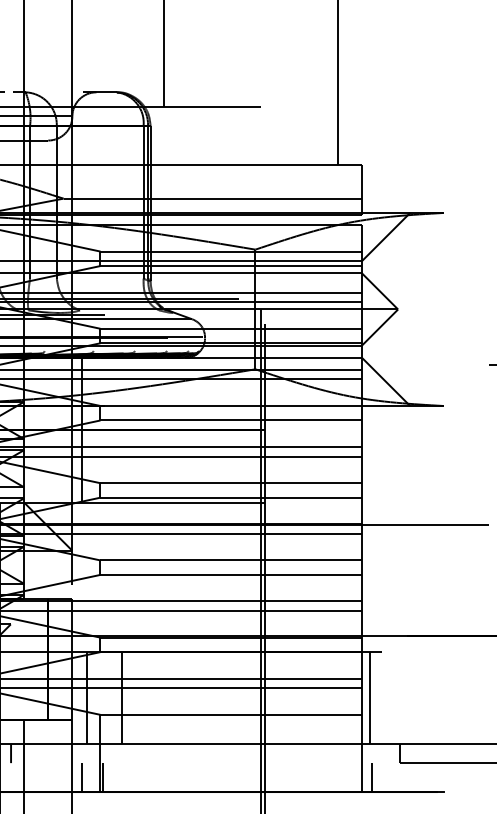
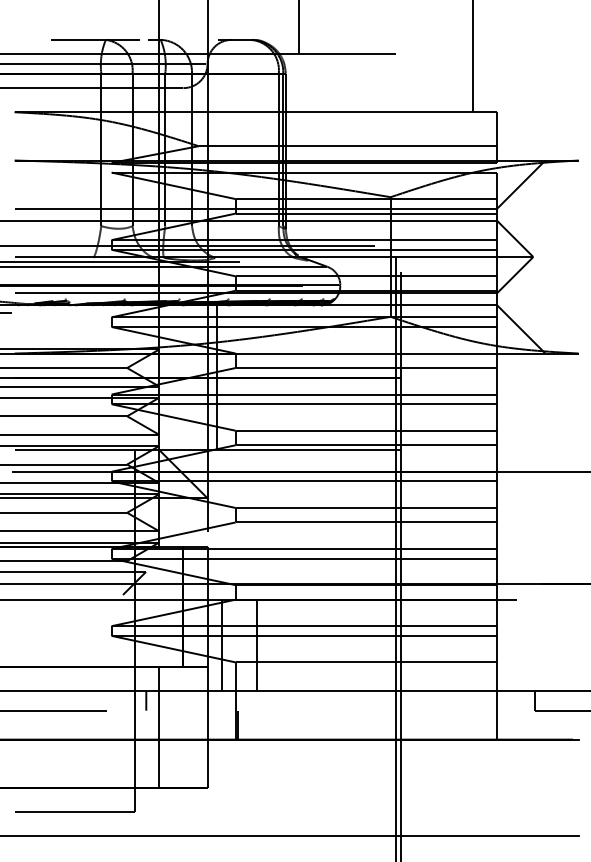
line: (370, 697) -> (505, 645), removed
line: (82, 776) -> (217, 724), removed
line: (371, 776) -> (506, 724), removed

